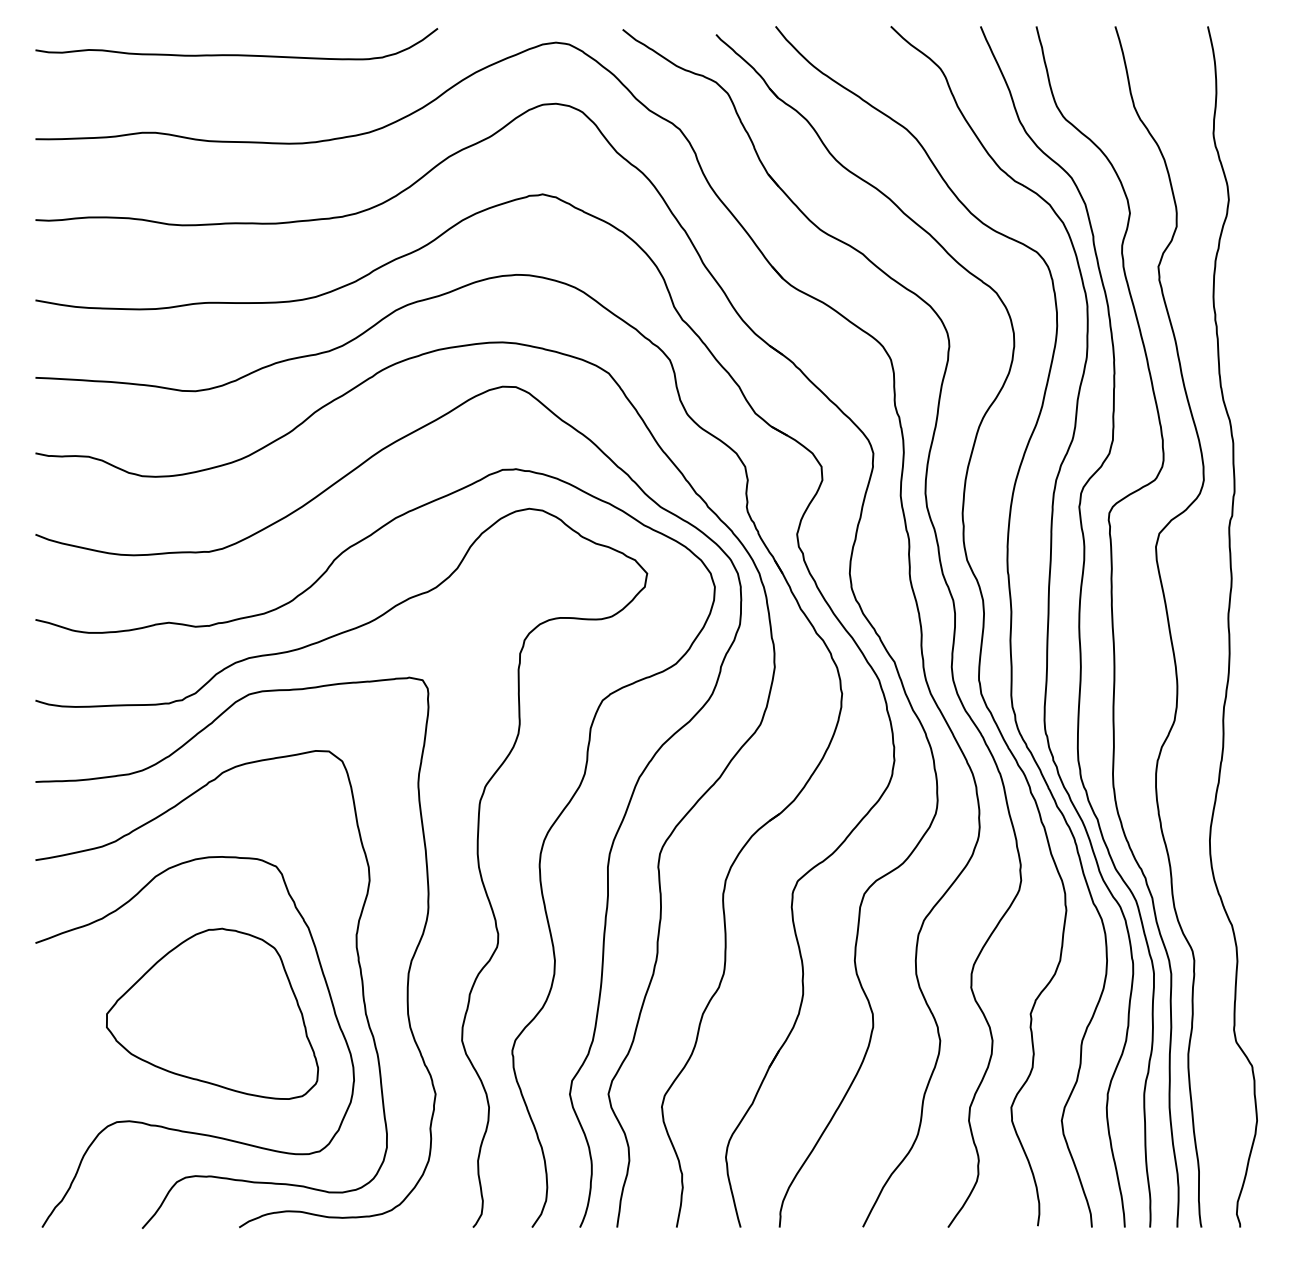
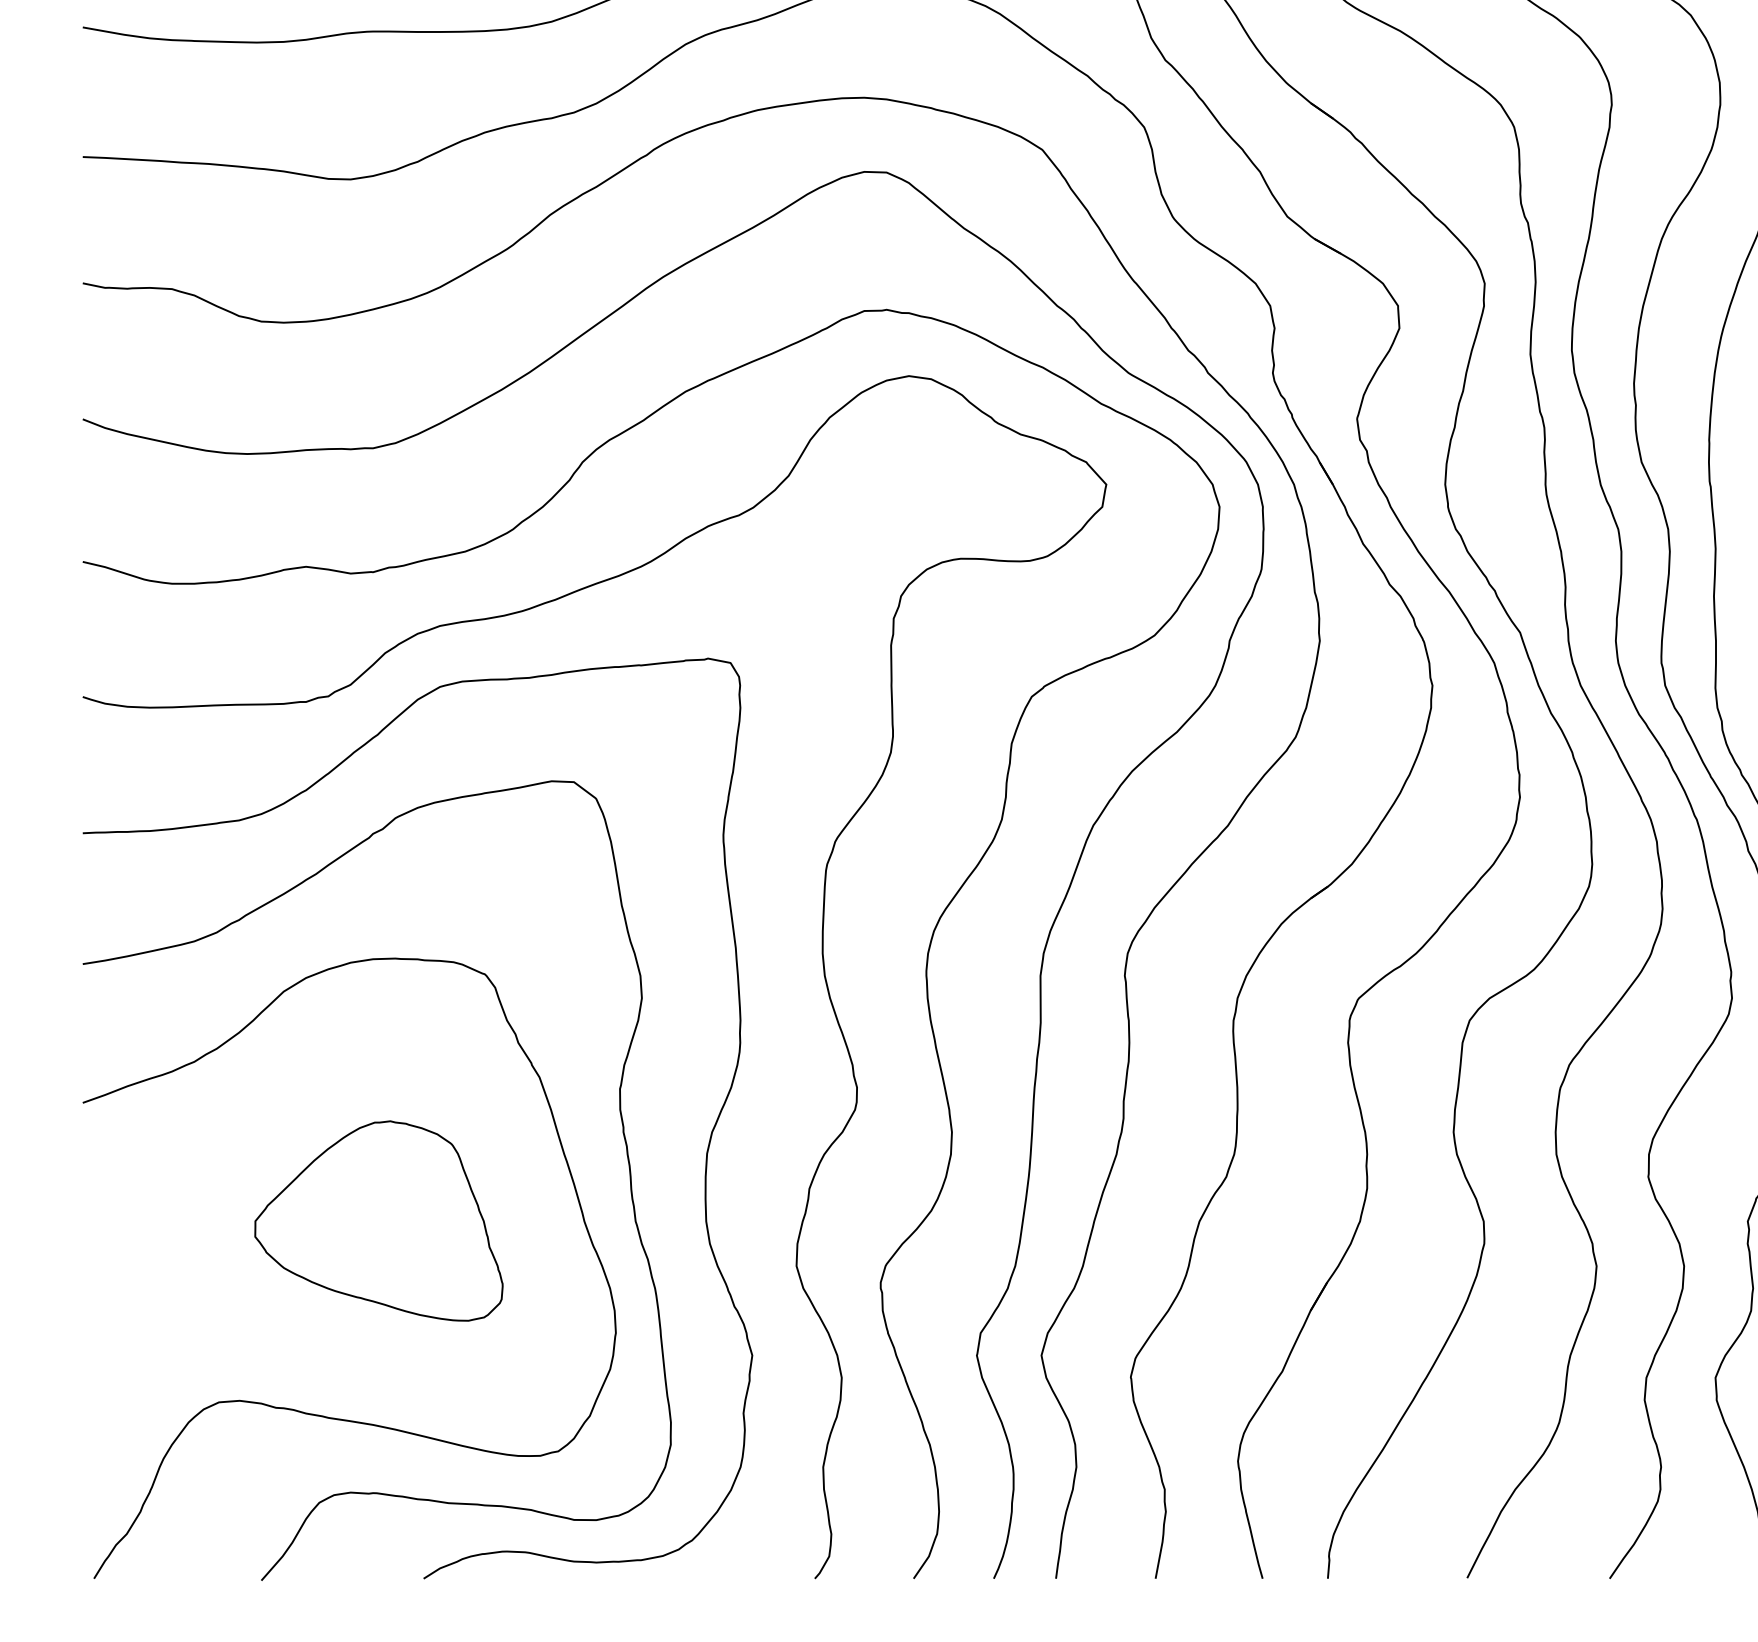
part: (212, 1013) -> (378, 1220), size x0.7

